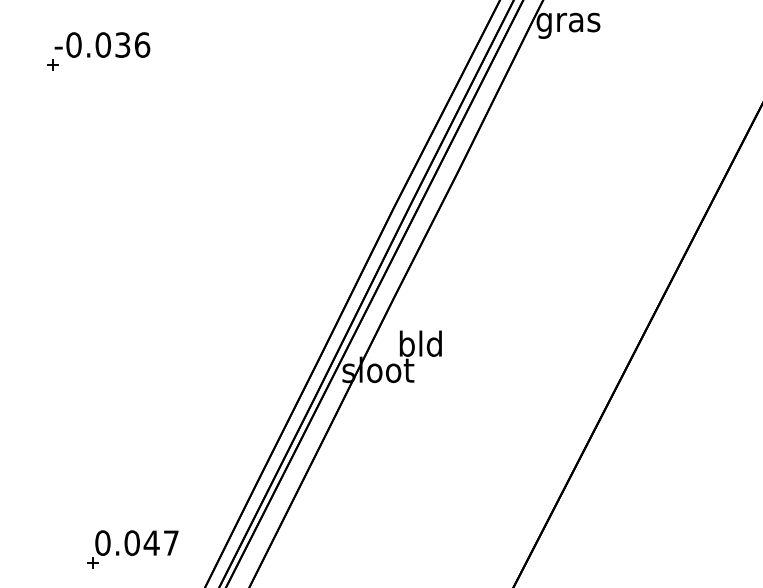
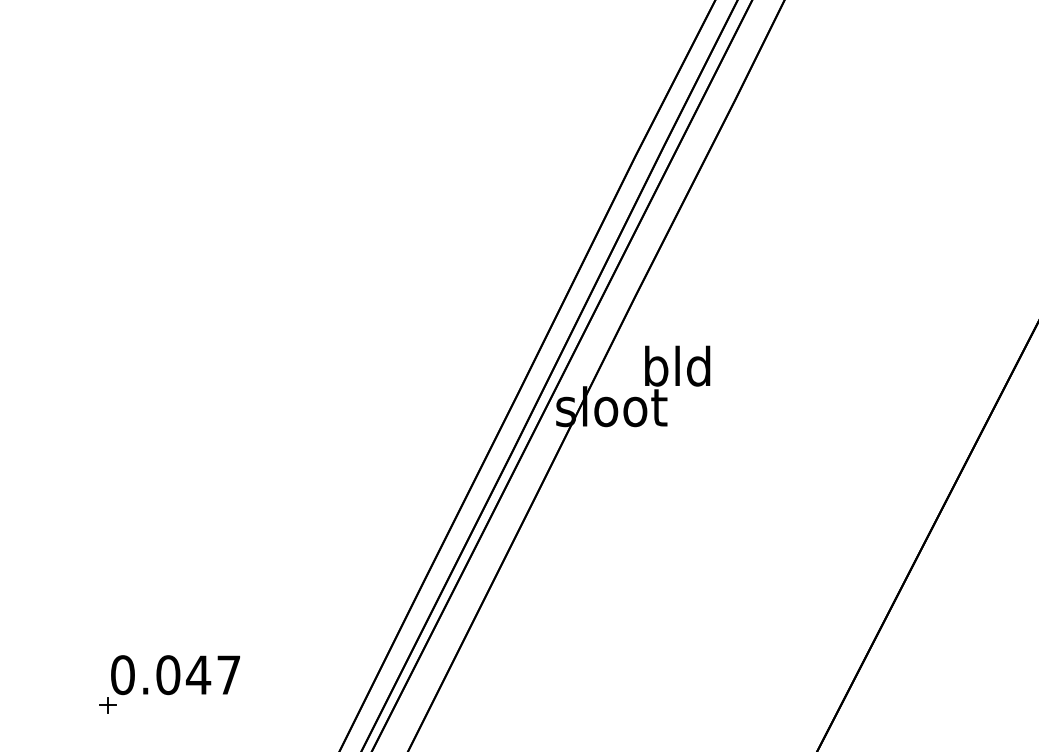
part: (132, 549) -> (168, 684), moved

